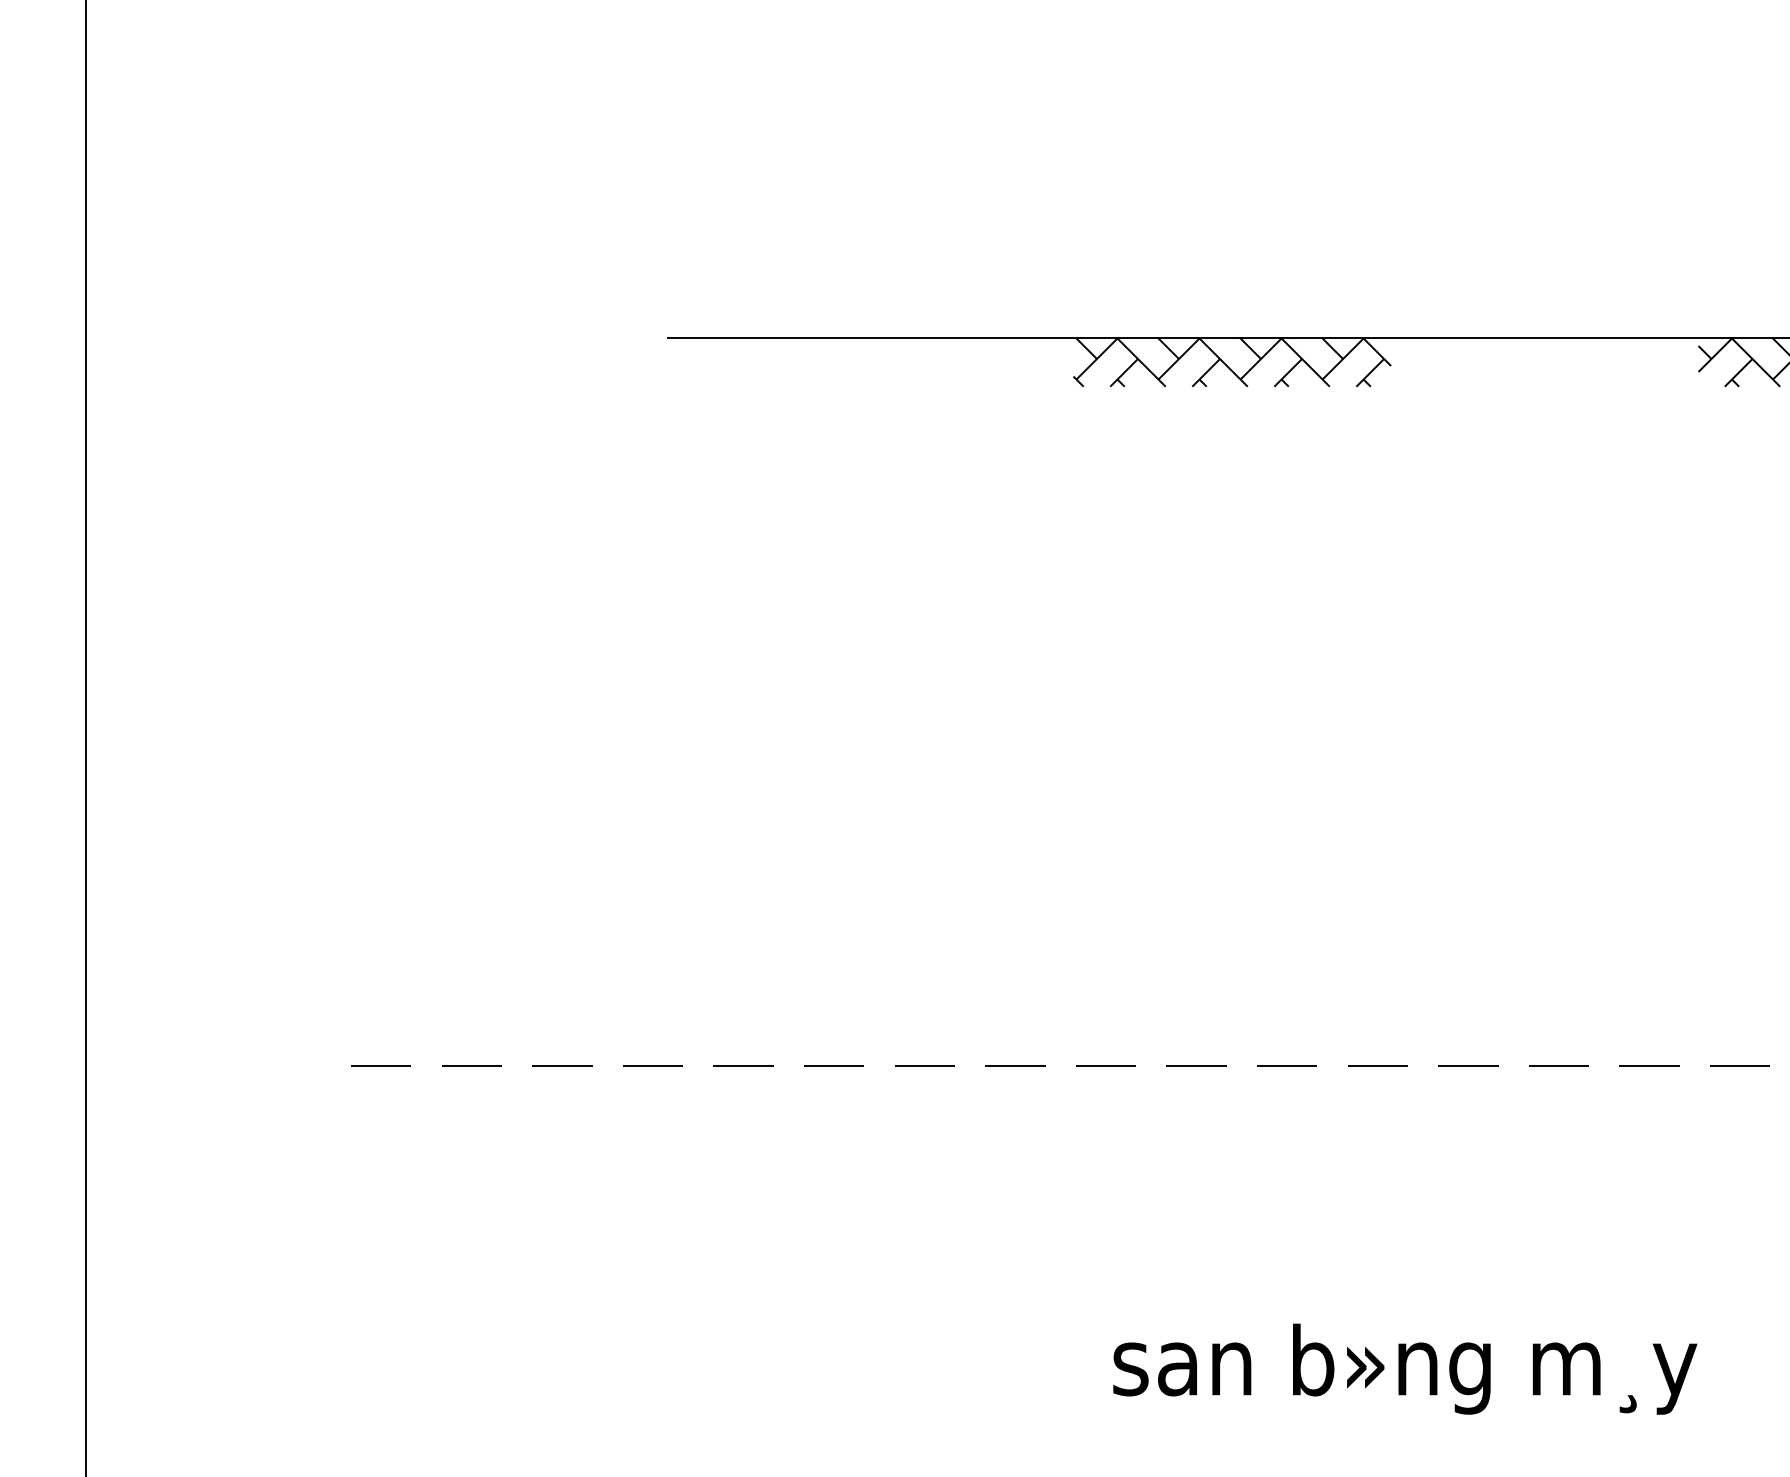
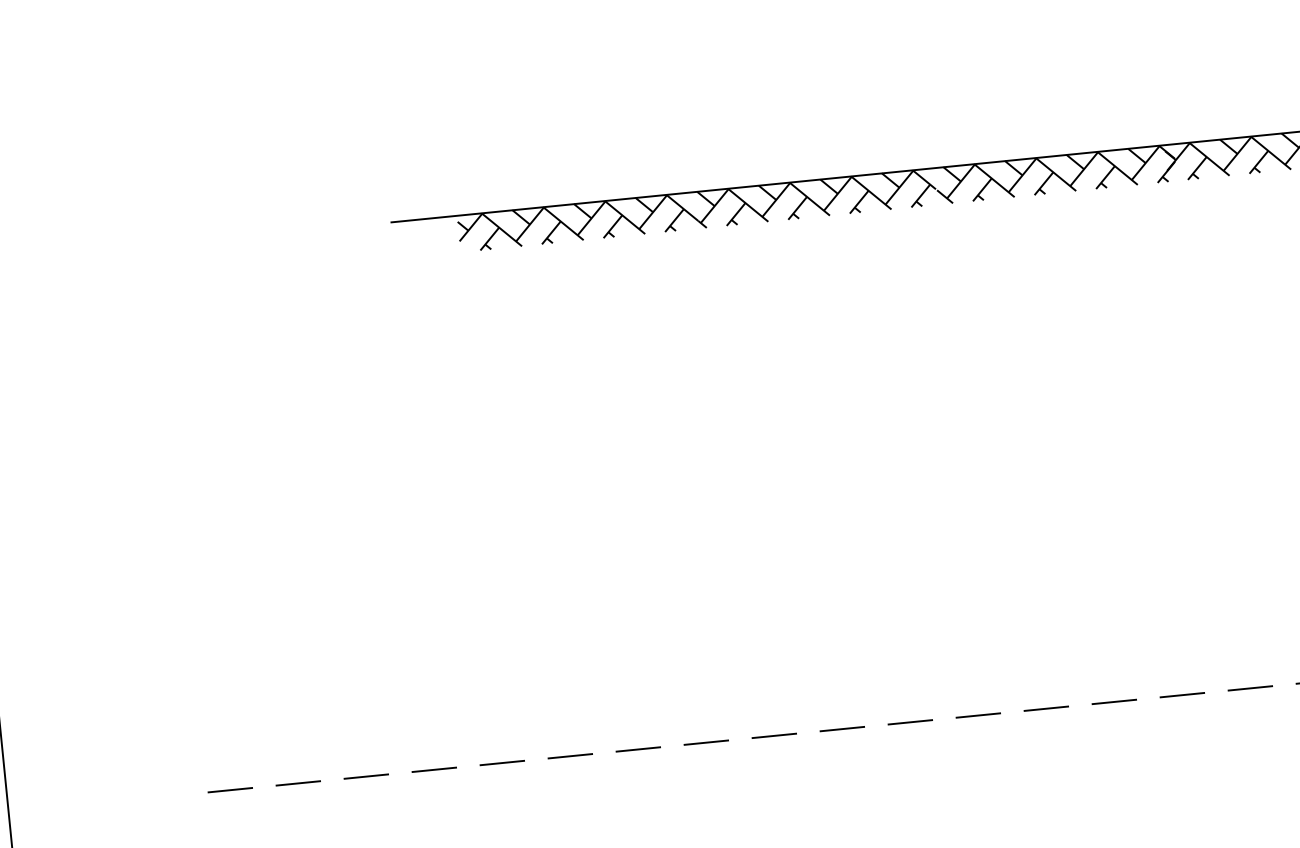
hatch: (914, 361) -> (577, 221), added
hatch: (1551, 361) -> (1056, 173), added

